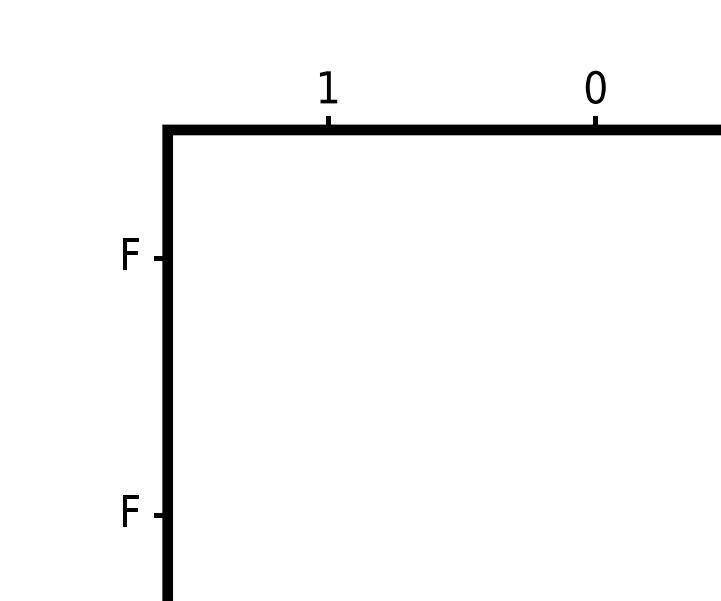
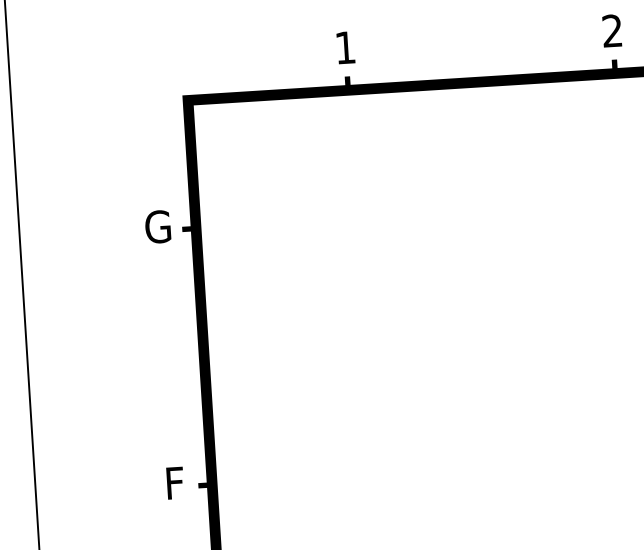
text: (595, 86) -> (612, 30), 0 -> 2
text: (129, 253) -> (157, 226), F -> G

